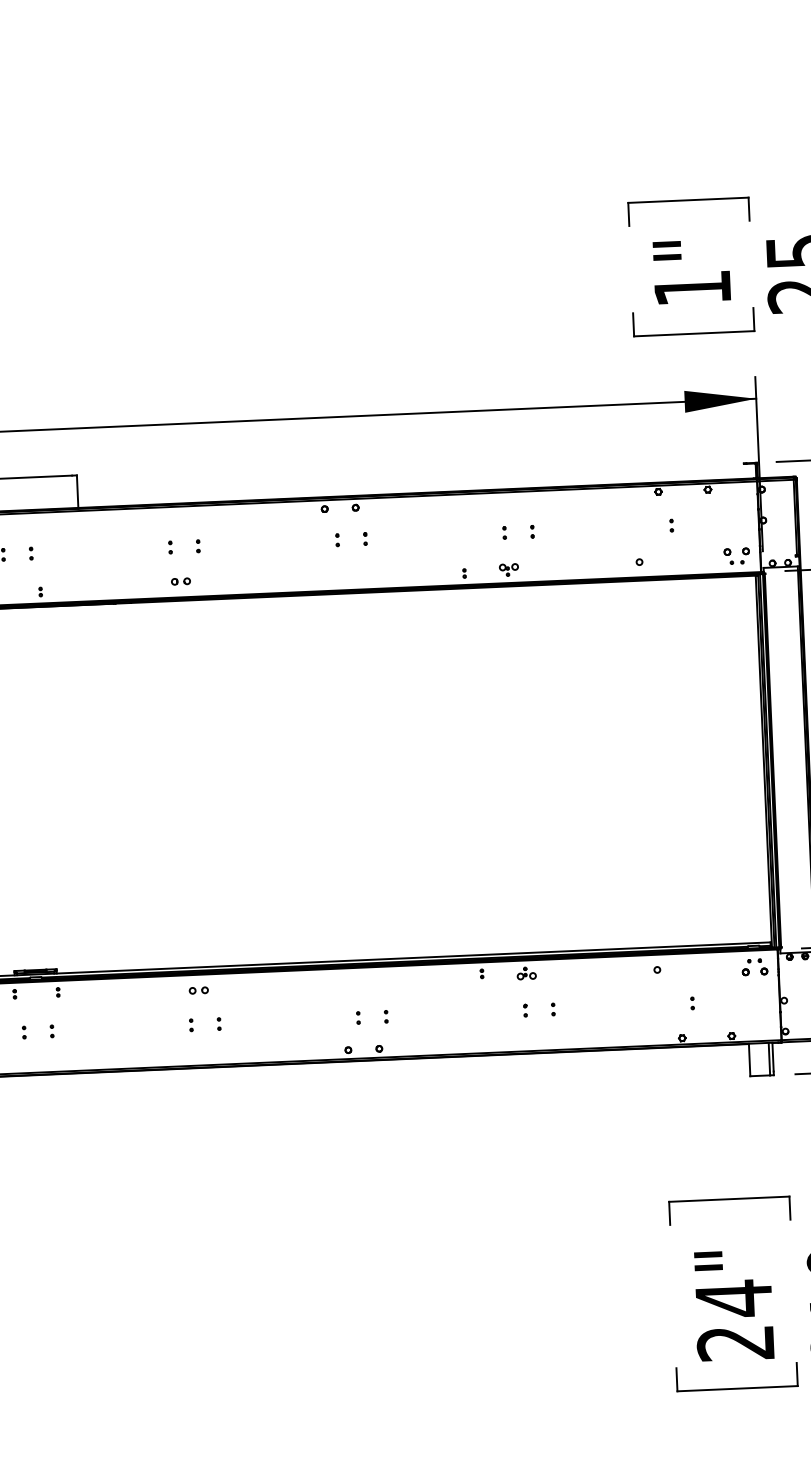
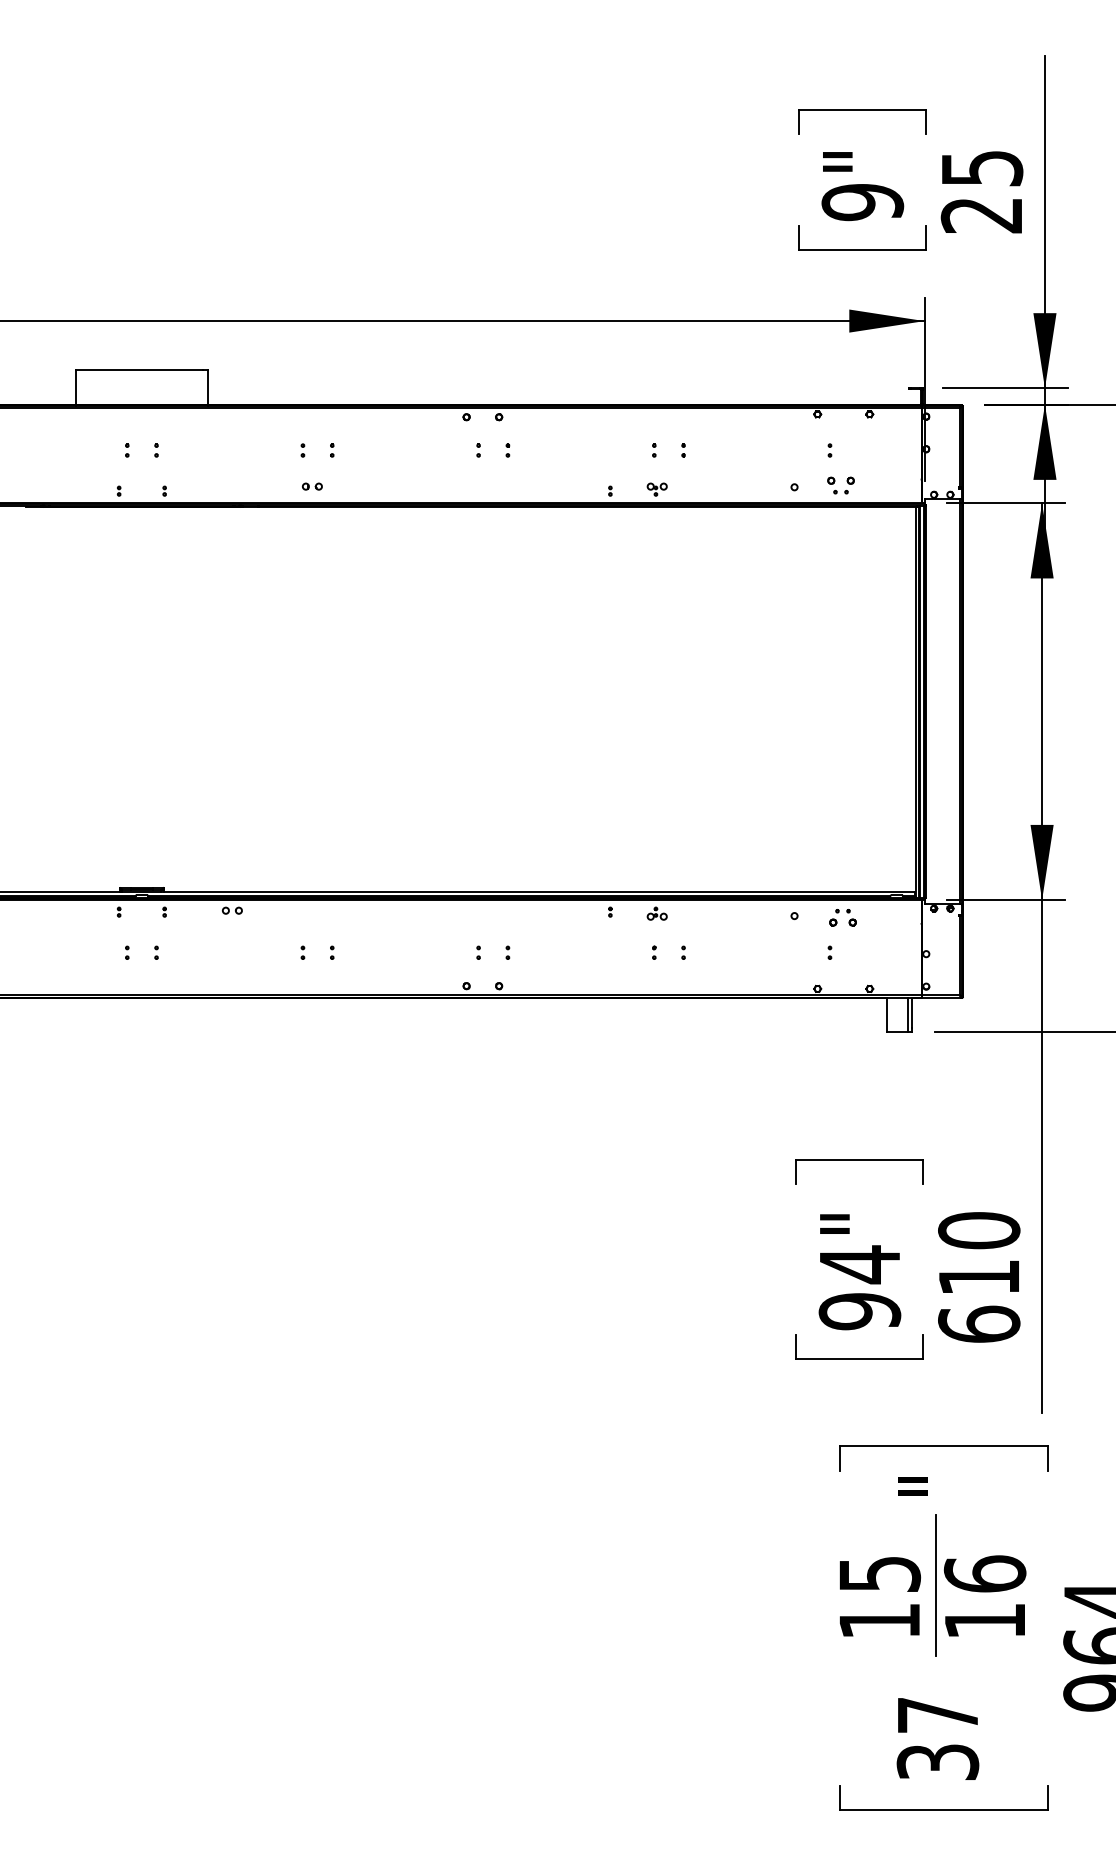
text: (692, 288) -> (862, 202), 1" -> 9"
part: (736, 556) -> (840, 485), moved
part: (754, 967) -> (842, 917), moved
part: (197, 990) -> (231, 910), moved
text: (735, 1343) -> (859, 1311), 24" -> 94"

